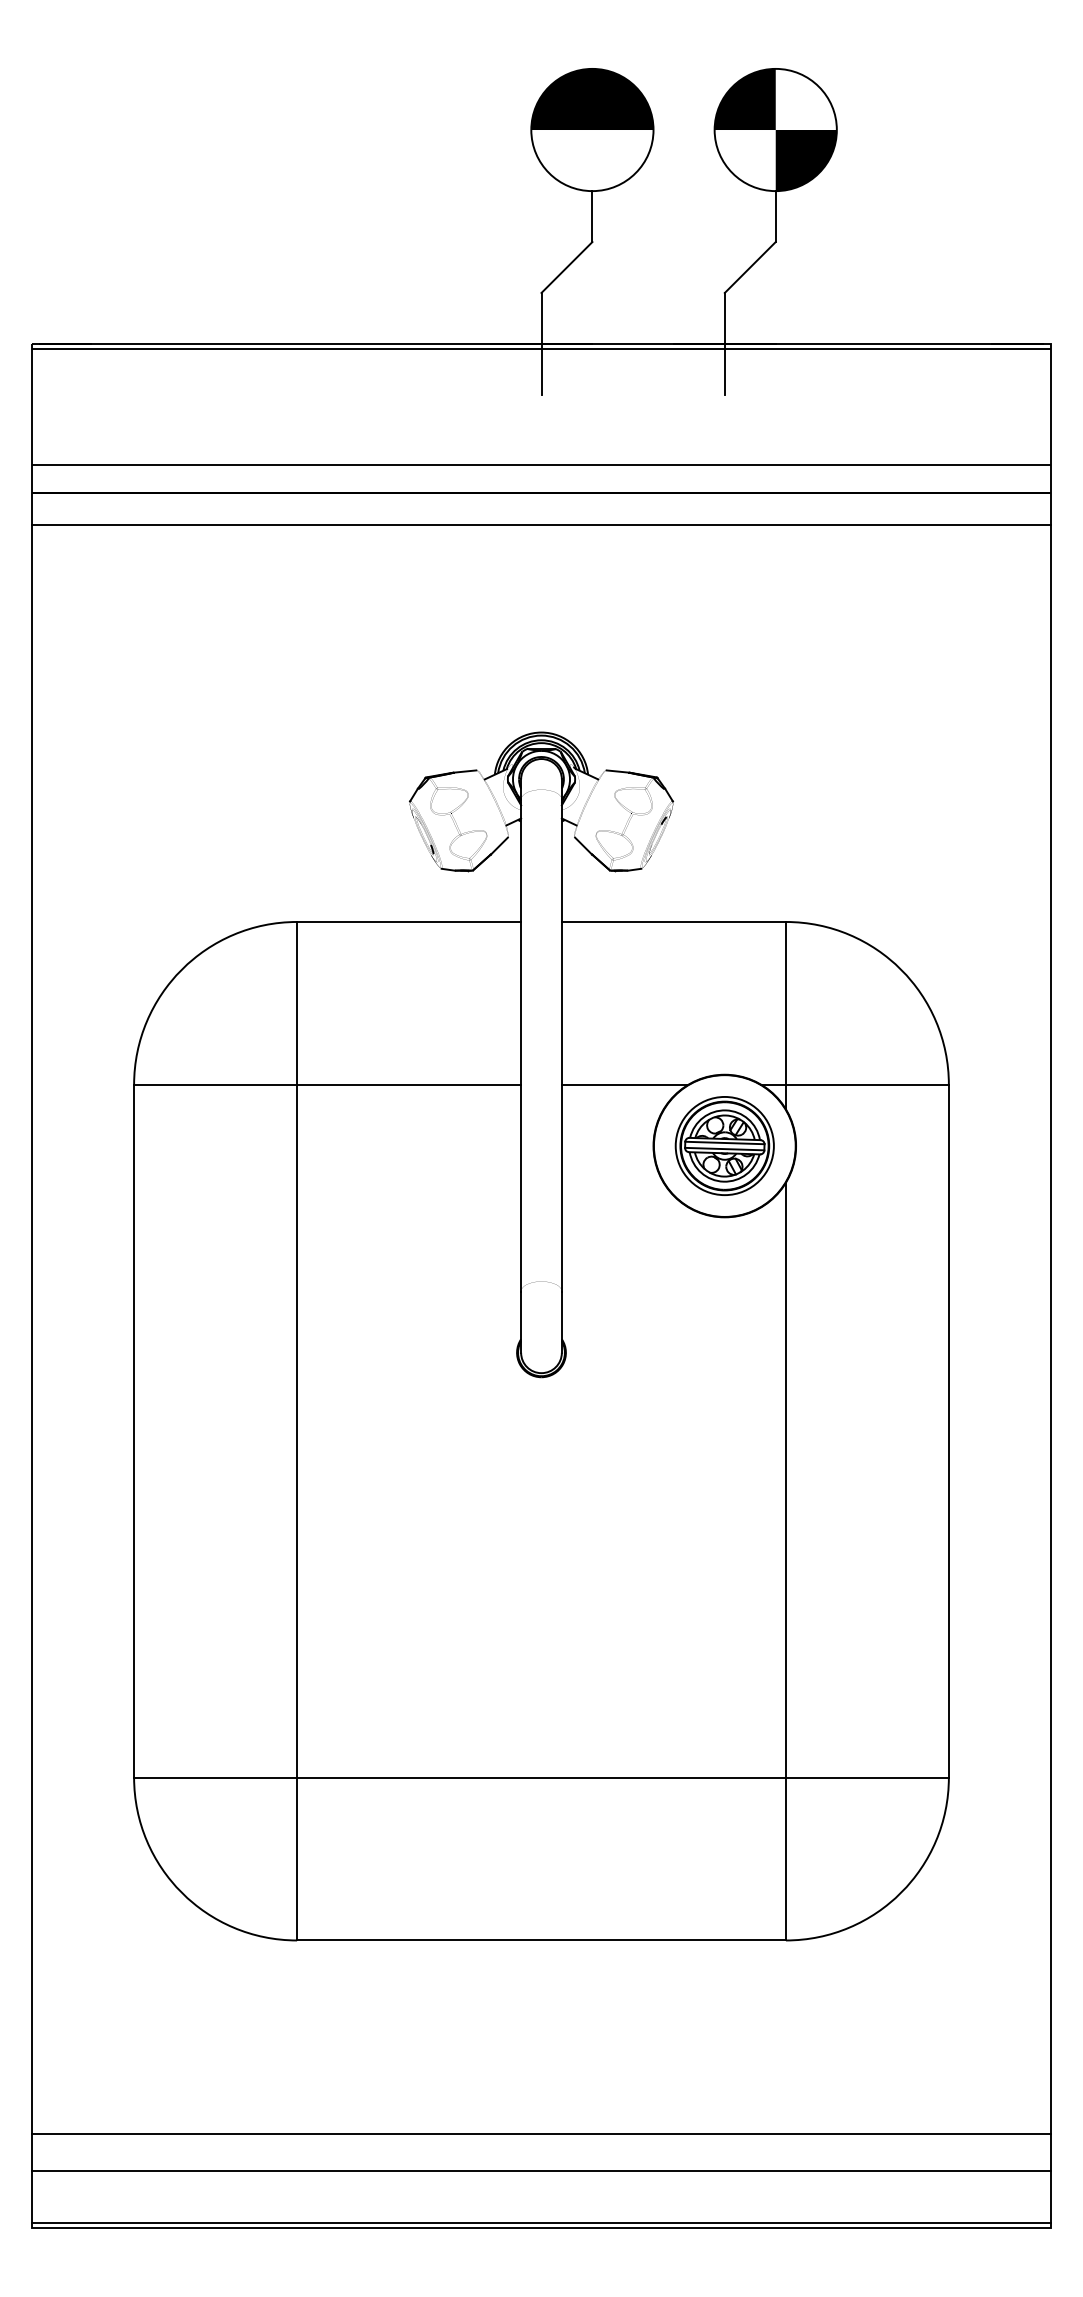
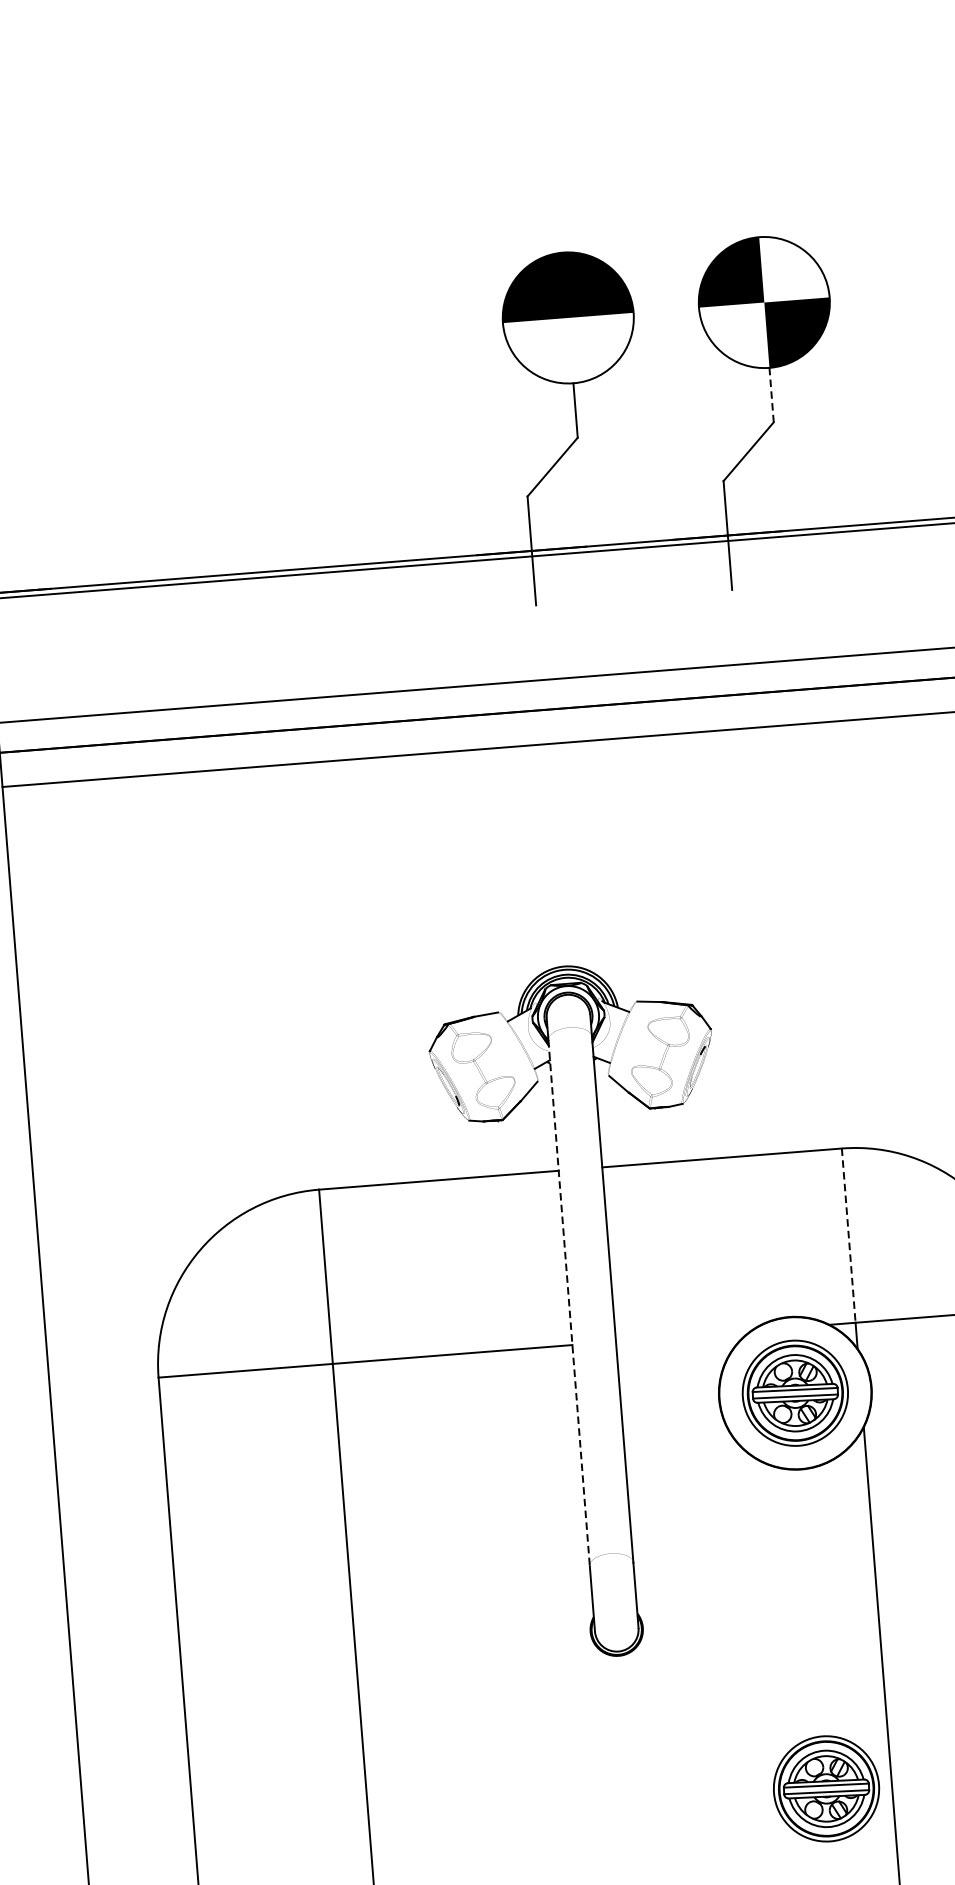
line: (775, 216) -> (771, 395), solid -> dashed
line: (785, 1003) -> (848, 1235), solid -> dashed
line: (521, 1045) -> (569, 1302), solid -> dashed
line: (624, 1084) -> (682, 1335), removed
part: (724, 1515) -> (826, 1788), added

